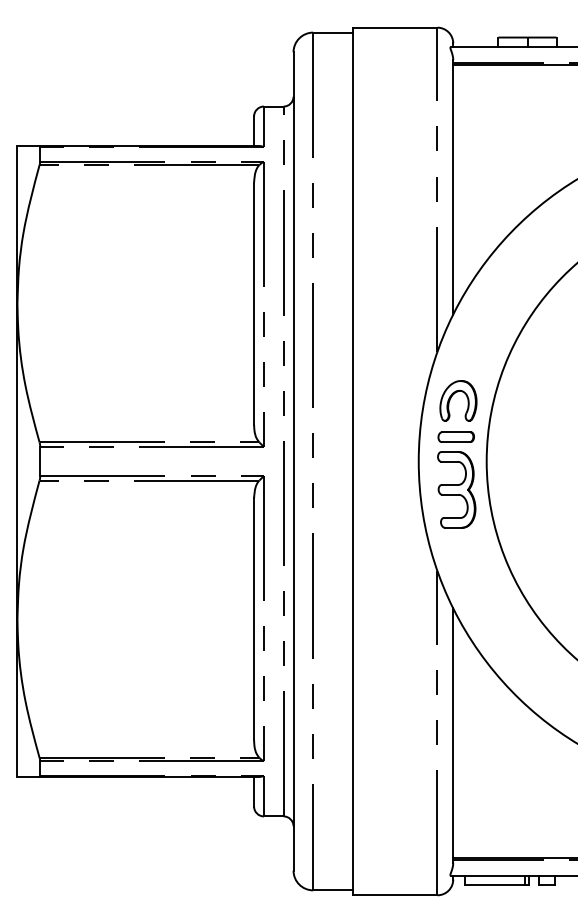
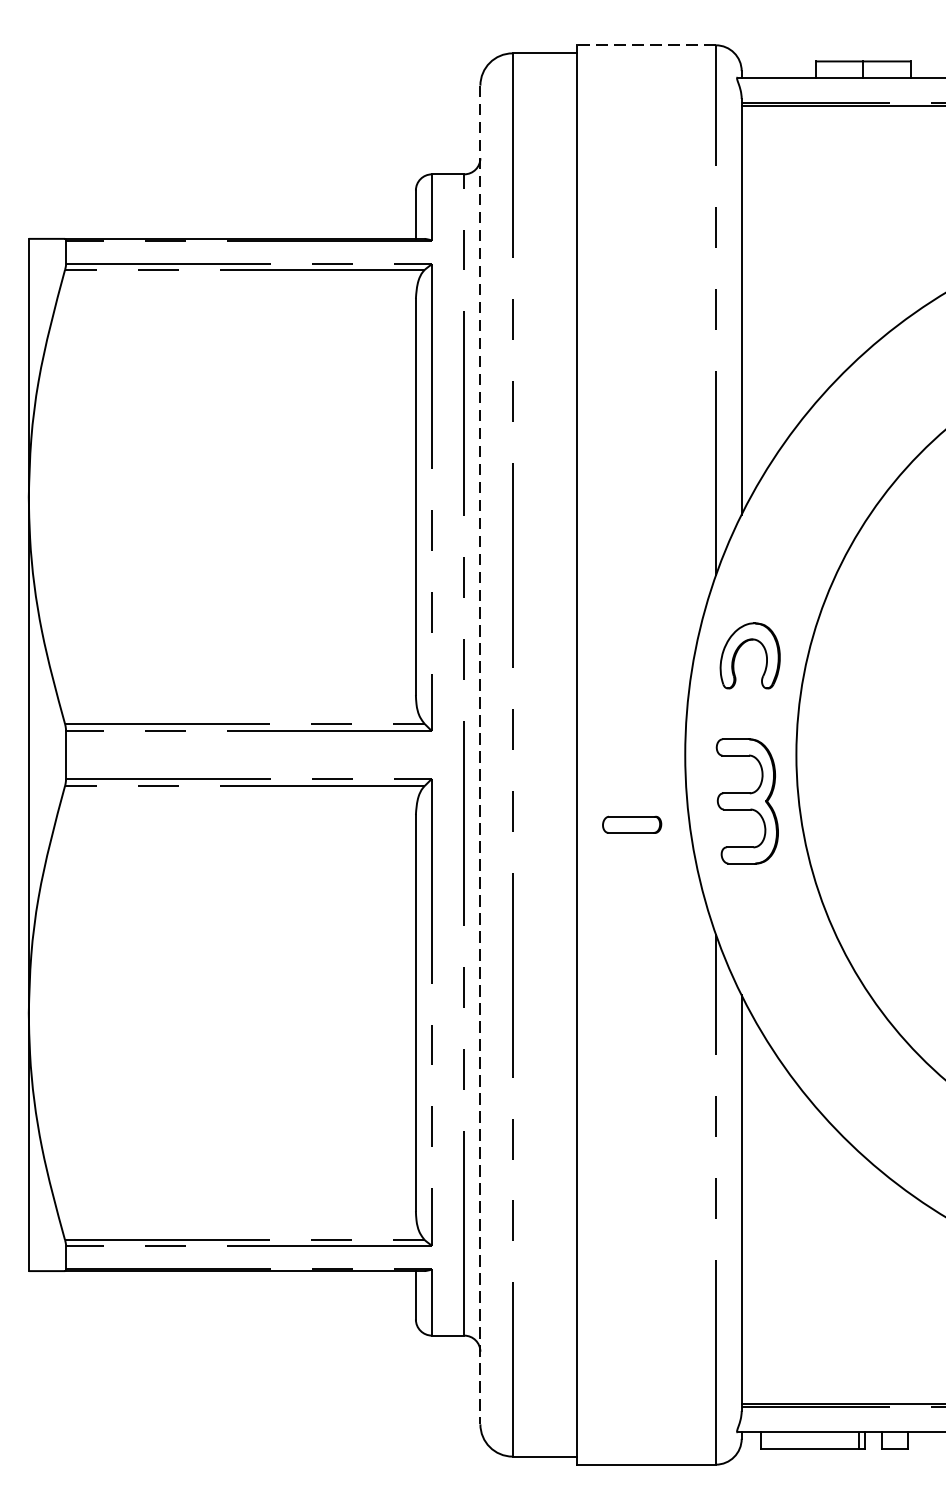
line: (394, 27) -> (645, 45), solid -> dashed
part: (455, 436) -> (630, 823), moved
line: (293, 461) -> (480, 755), solid -> dashed

